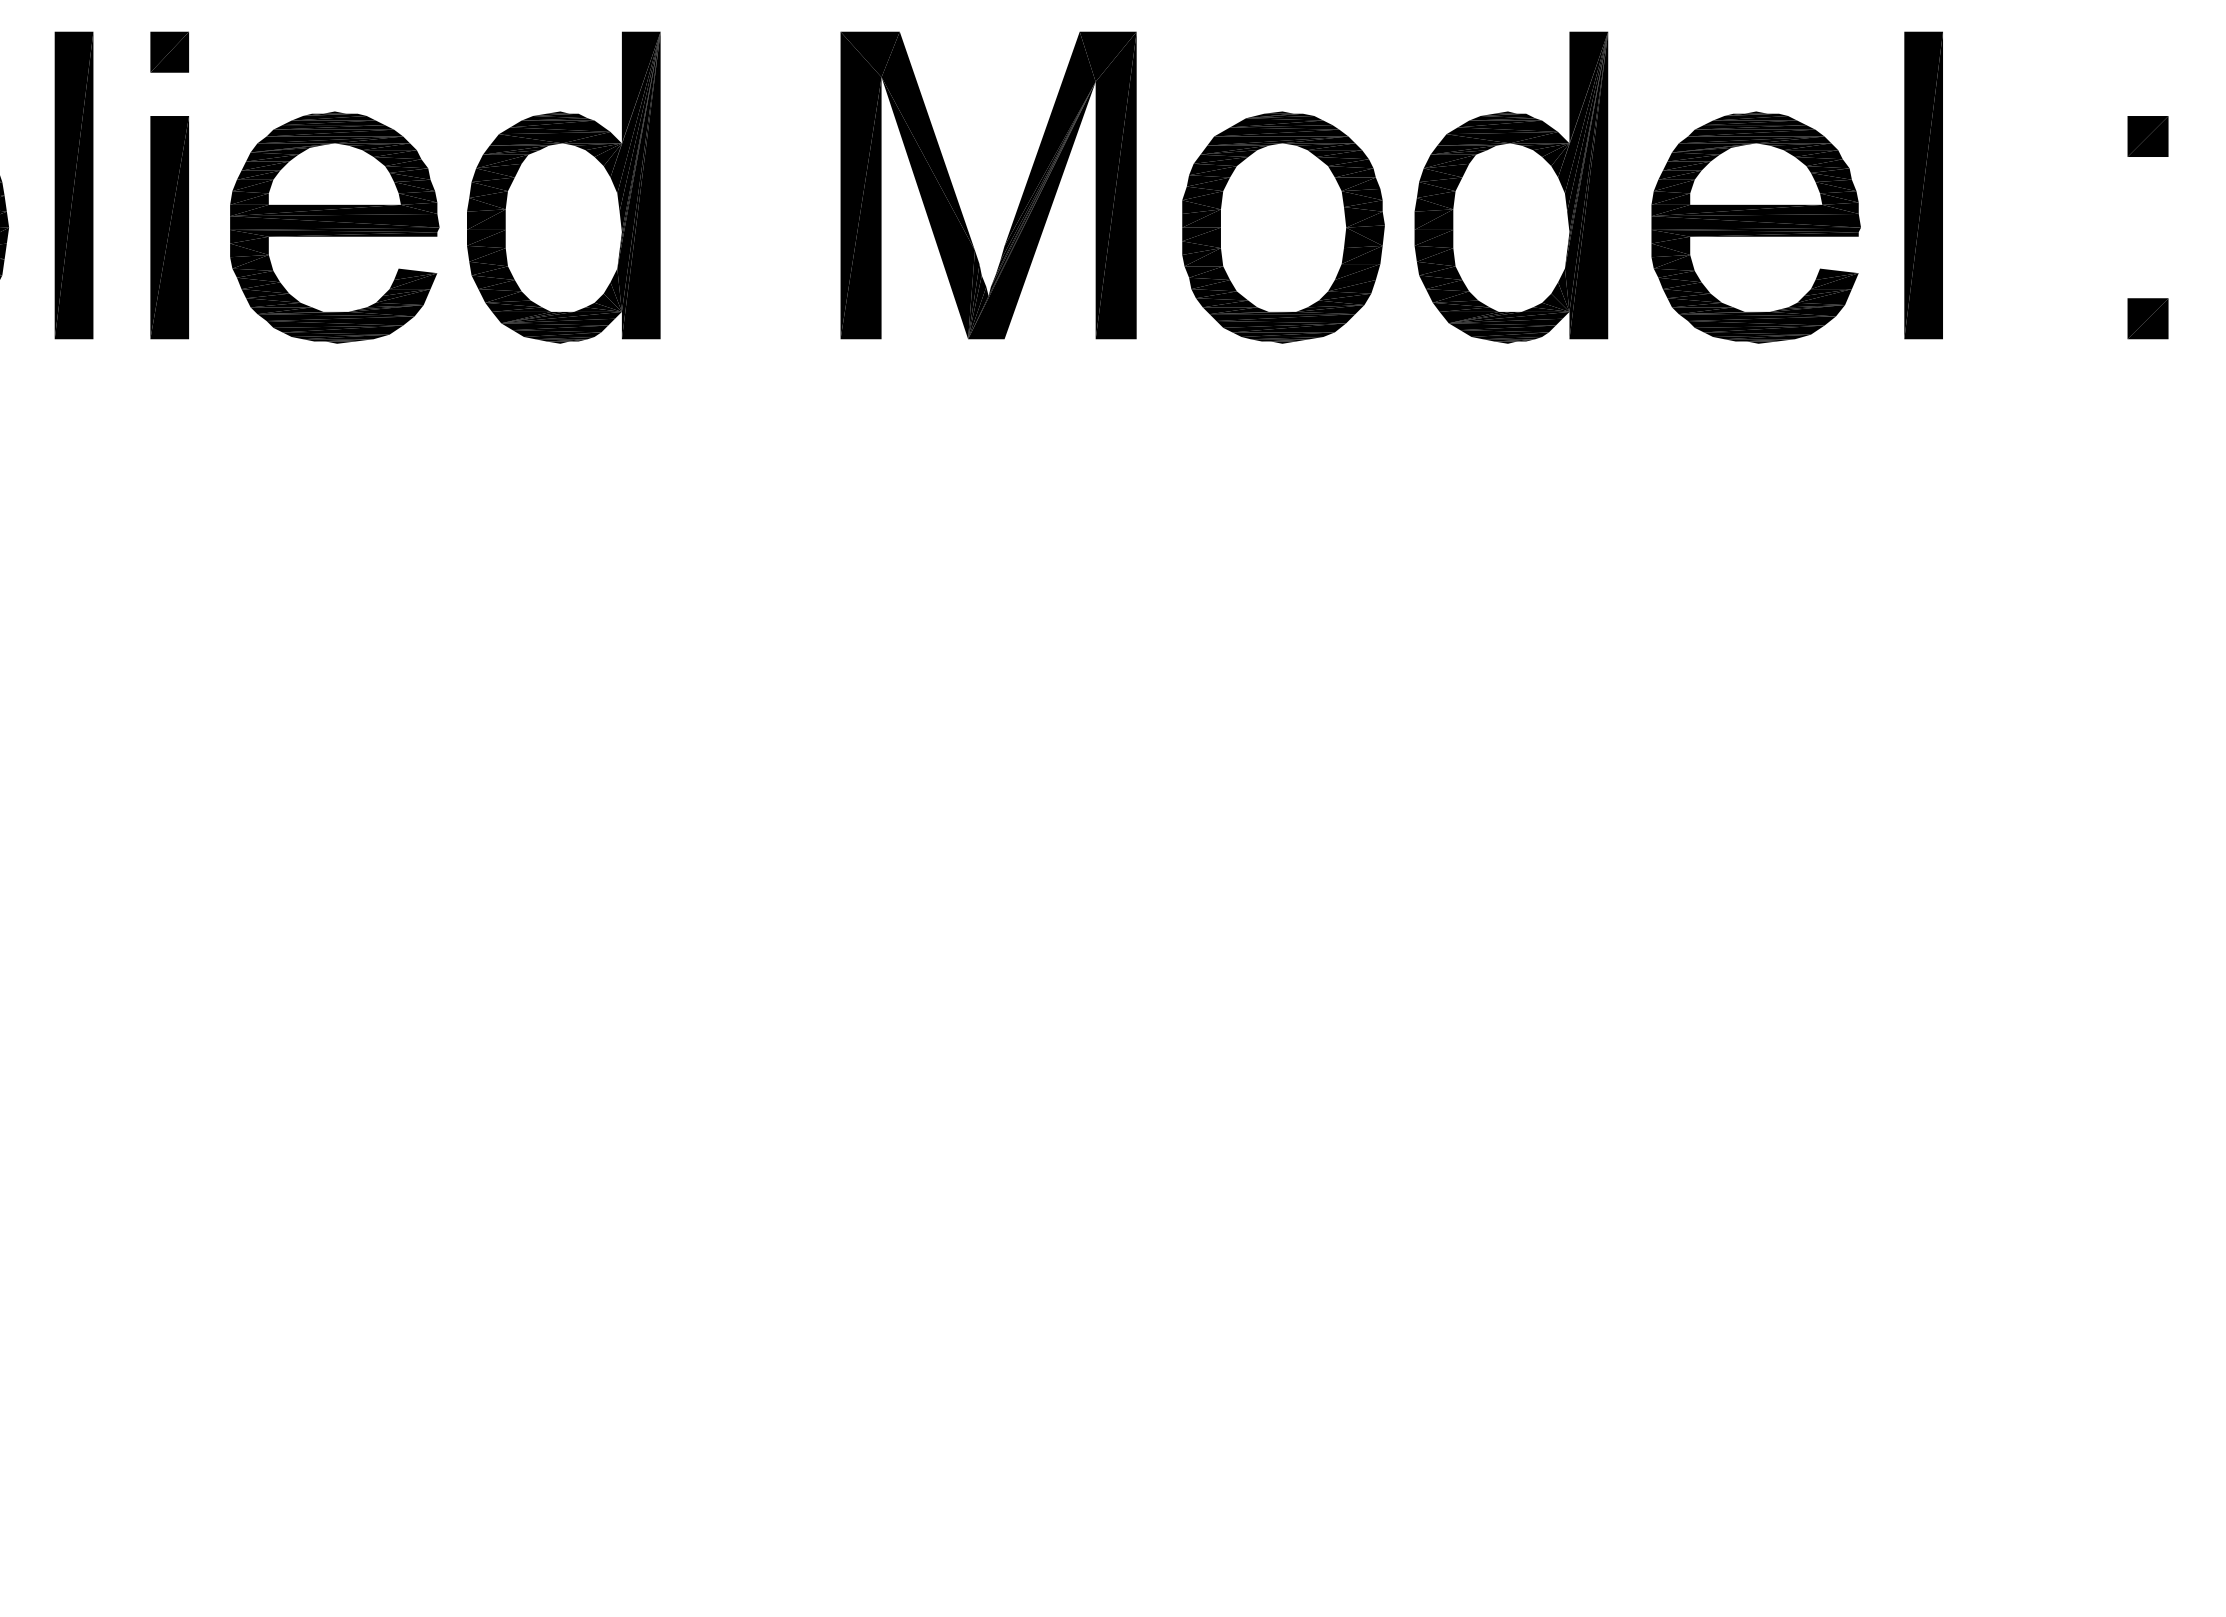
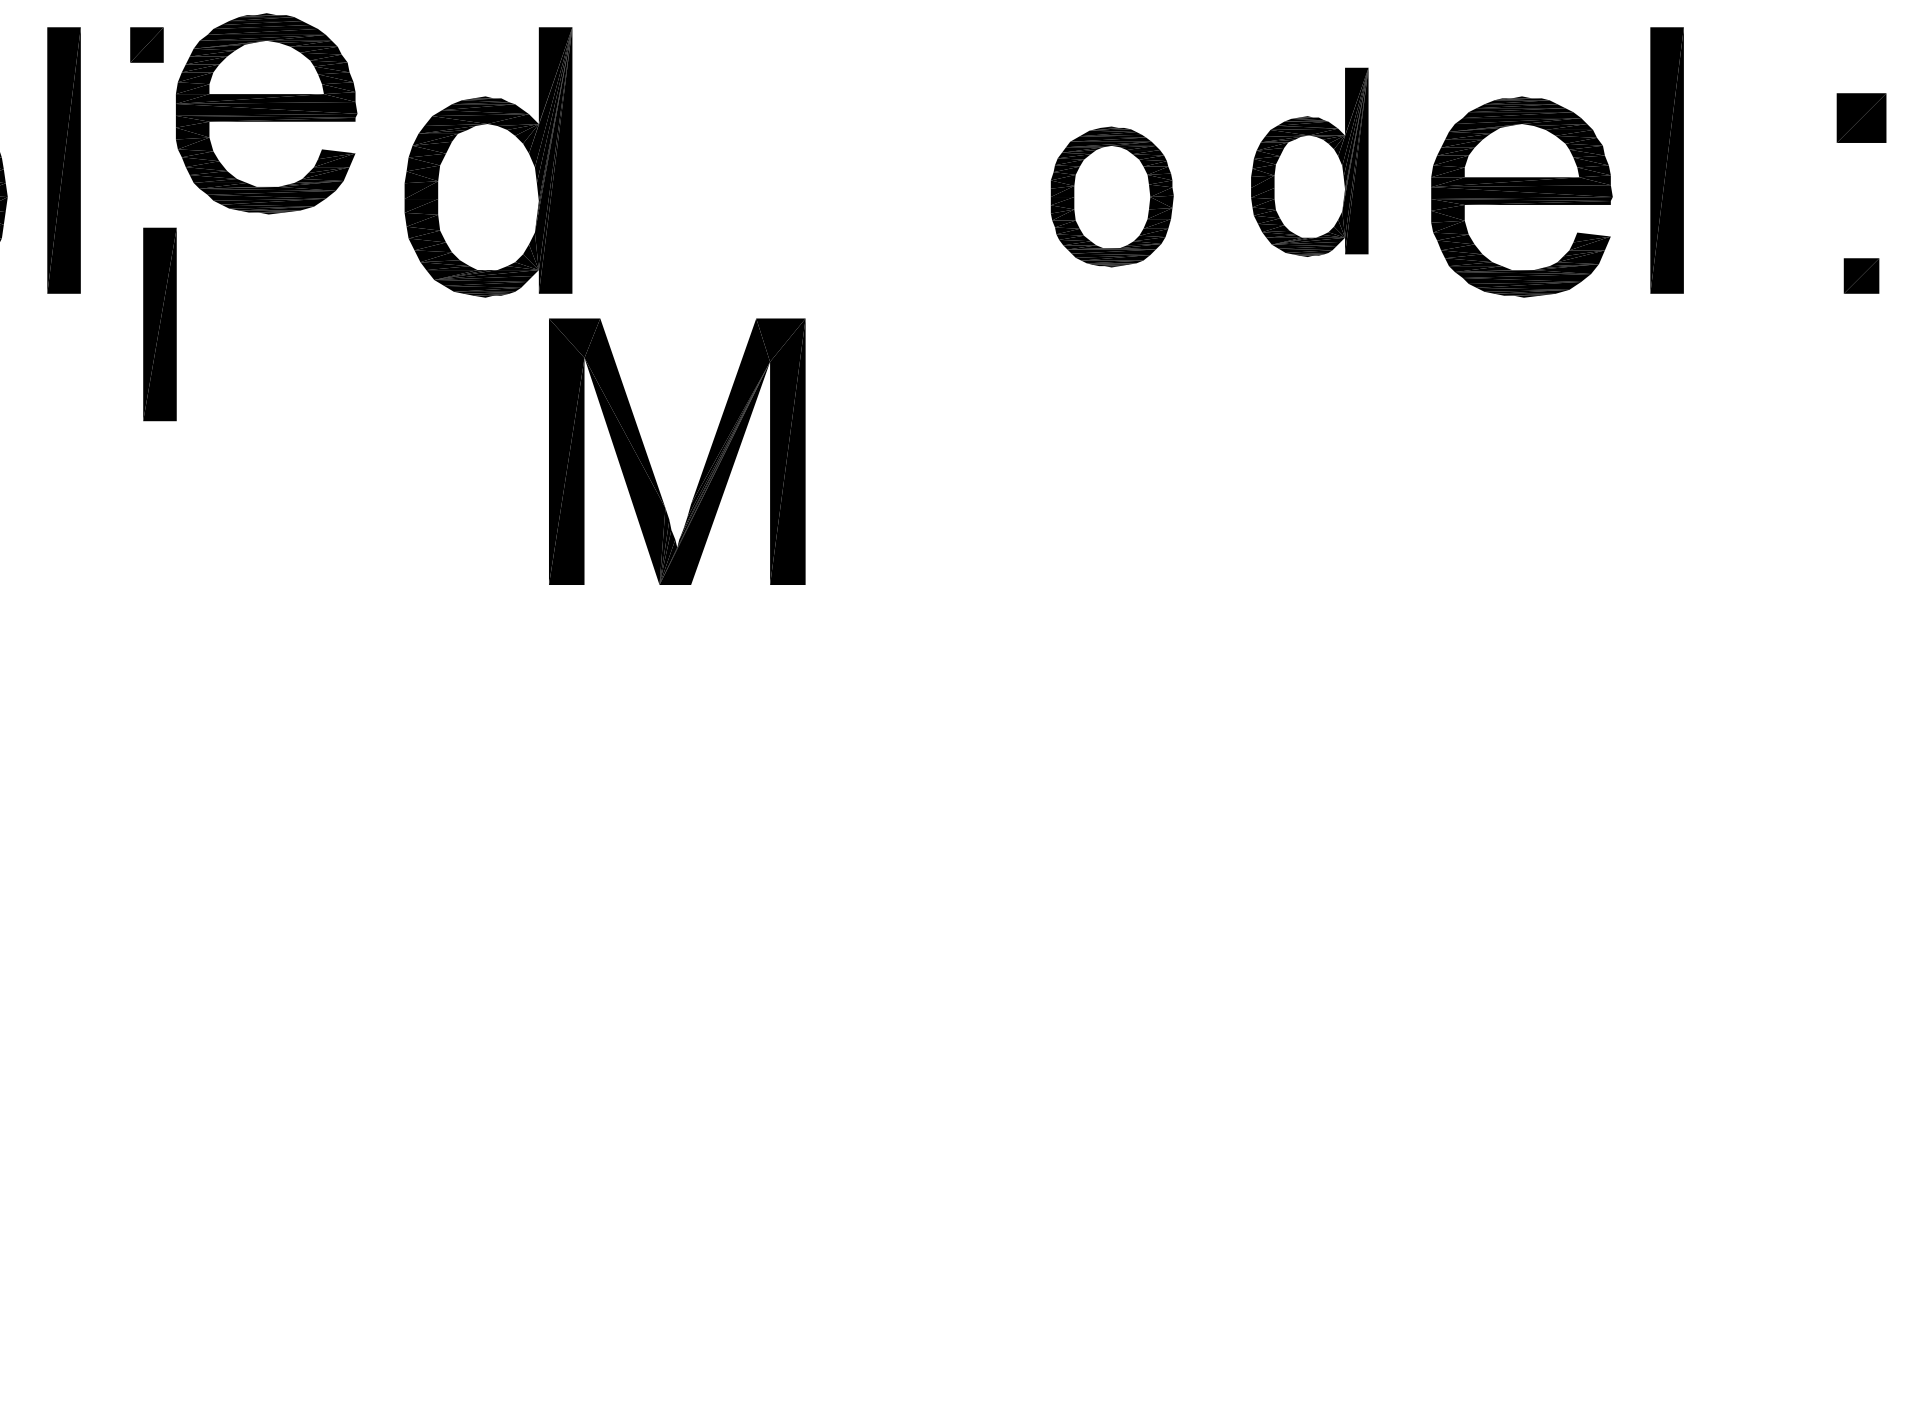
part: (2147, 136) -> (1861, 118), size x1.4
part: (1511, 187) -> (1309, 162), size x0.7
part: (957, 198) -> (650, 463), moved
part: (169, 227) -> (159, 324), moved
part: (334, 227) -> (266, 113), moved
part: (1283, 227) -> (1112, 196), size x0.7

